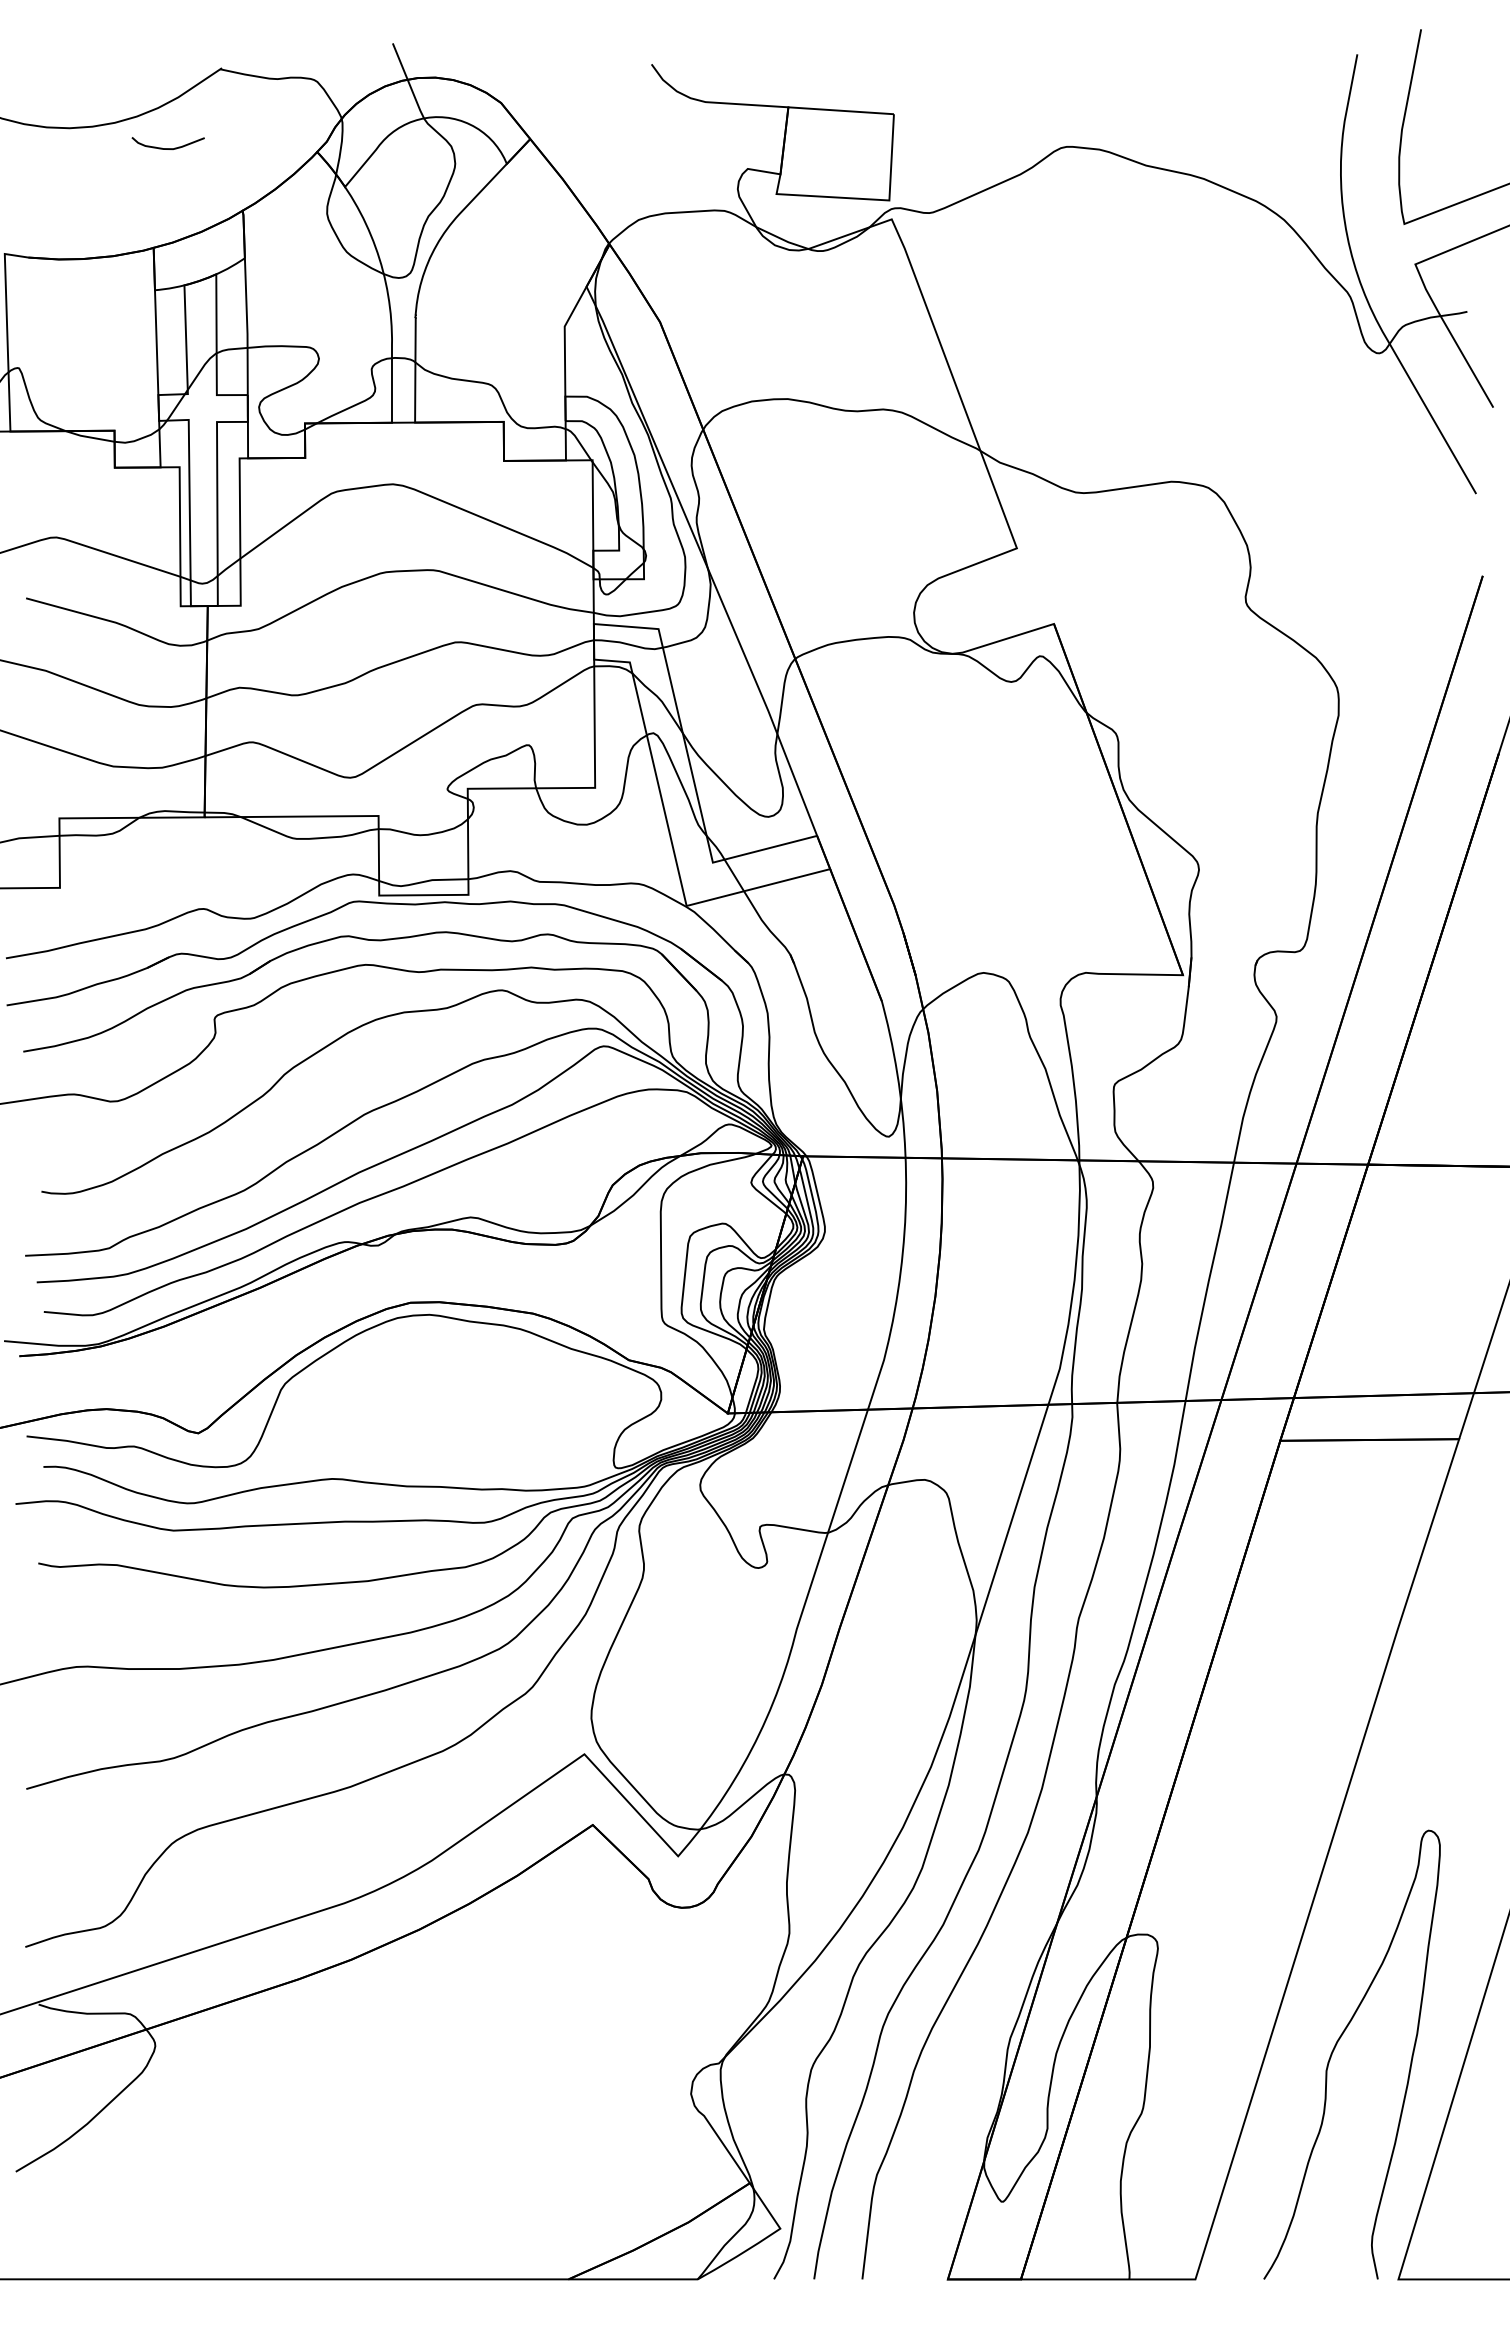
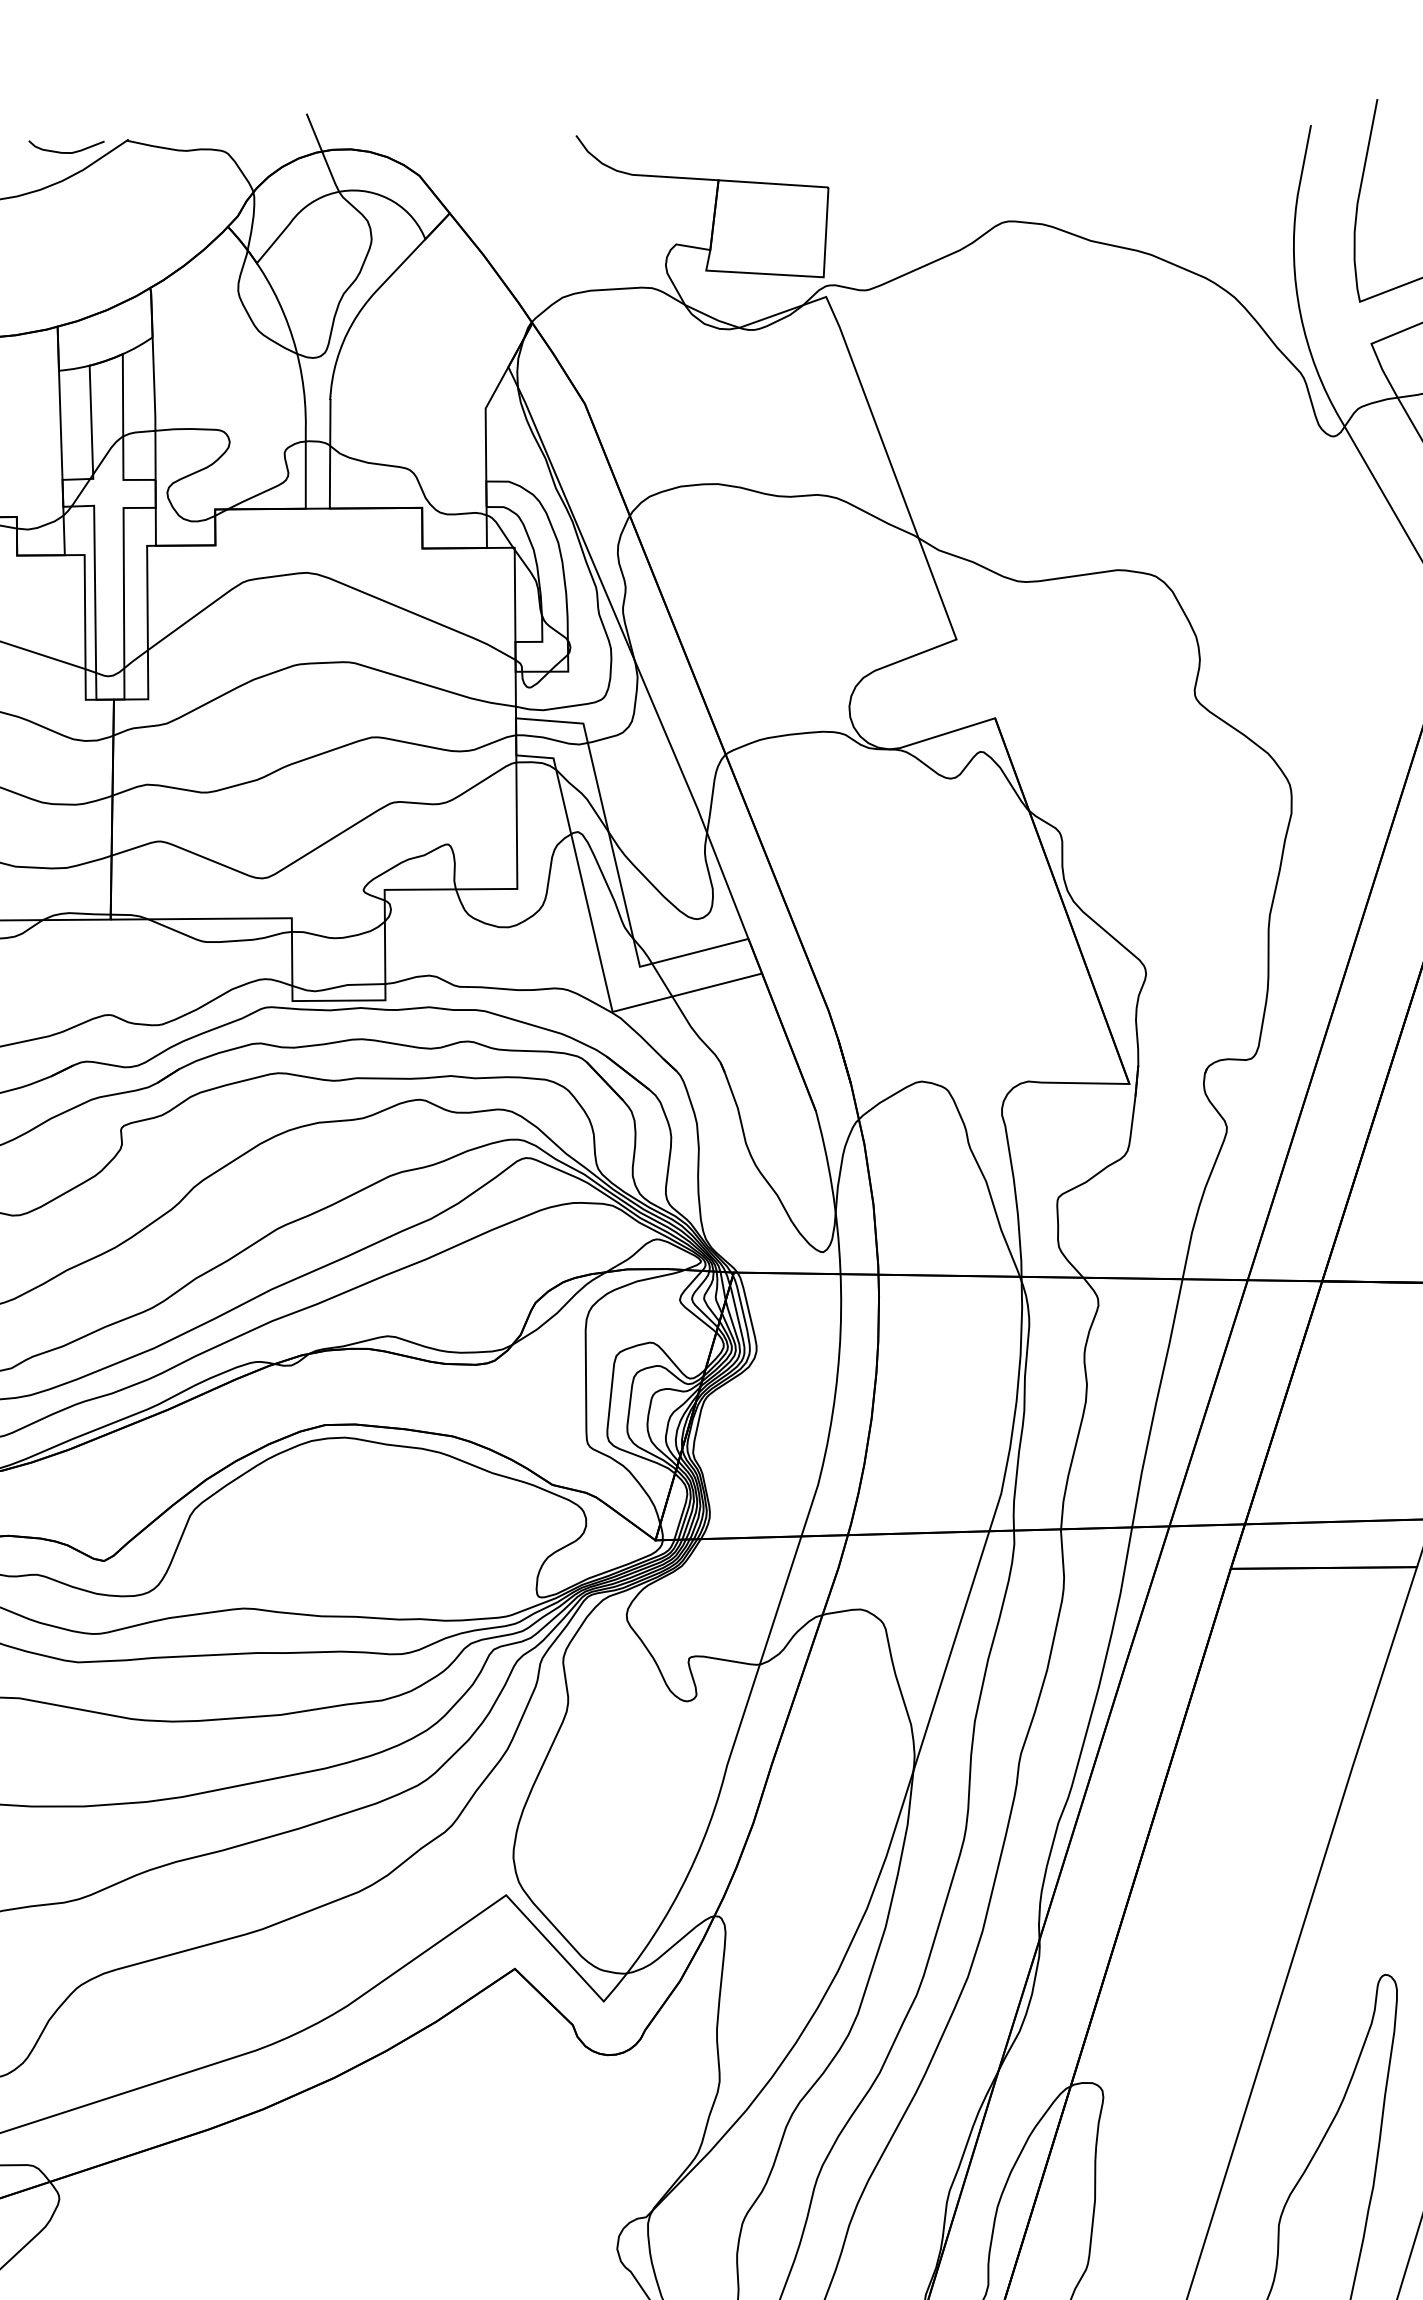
curve: (167, 148) -> (65, 152), moved

